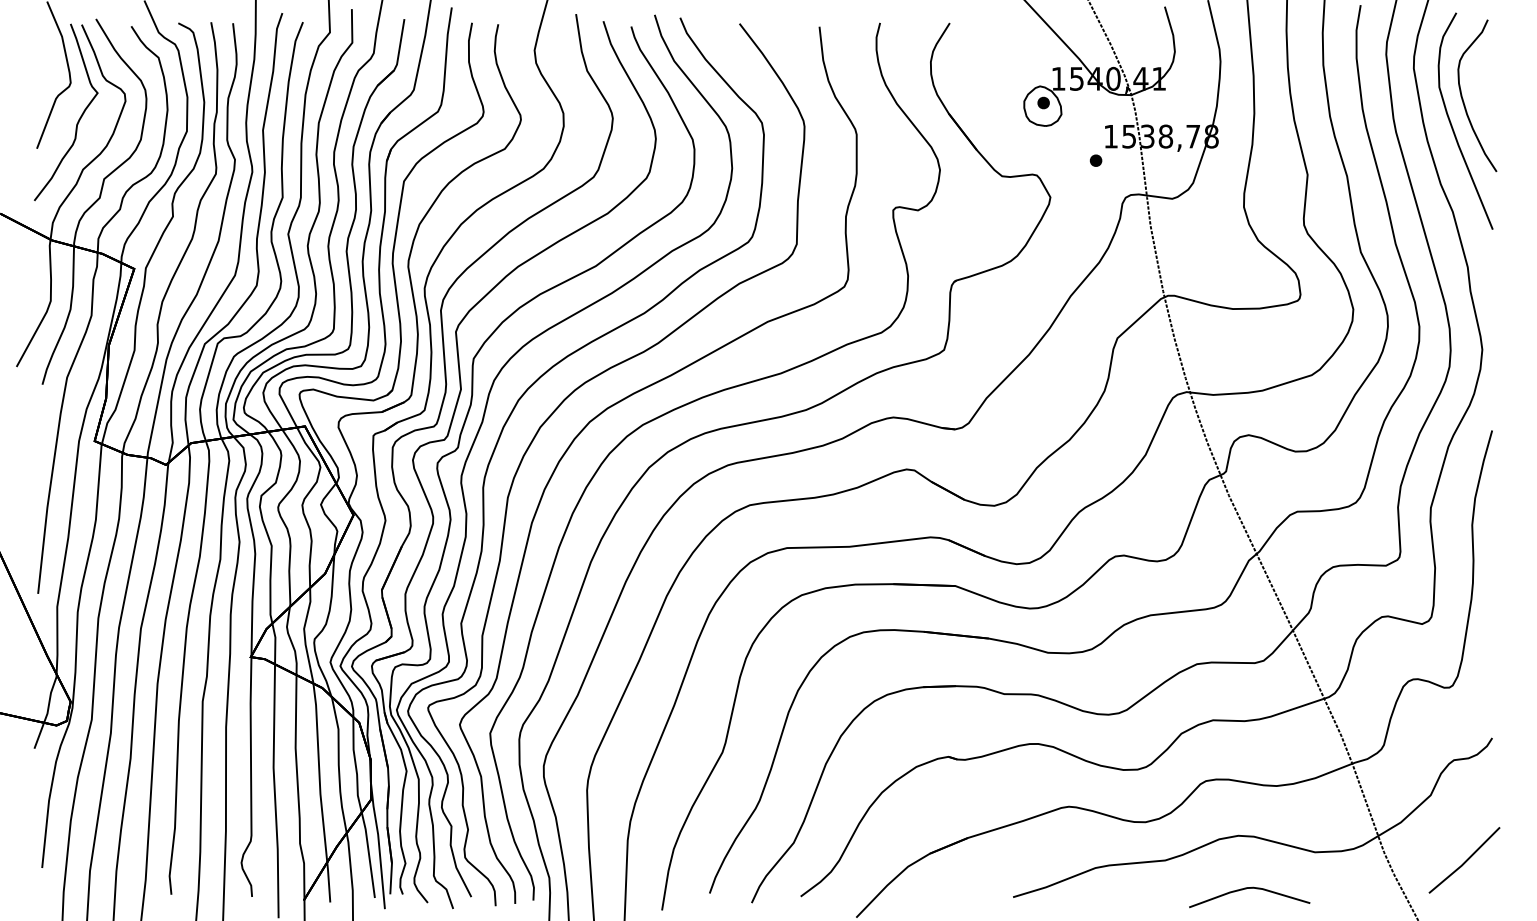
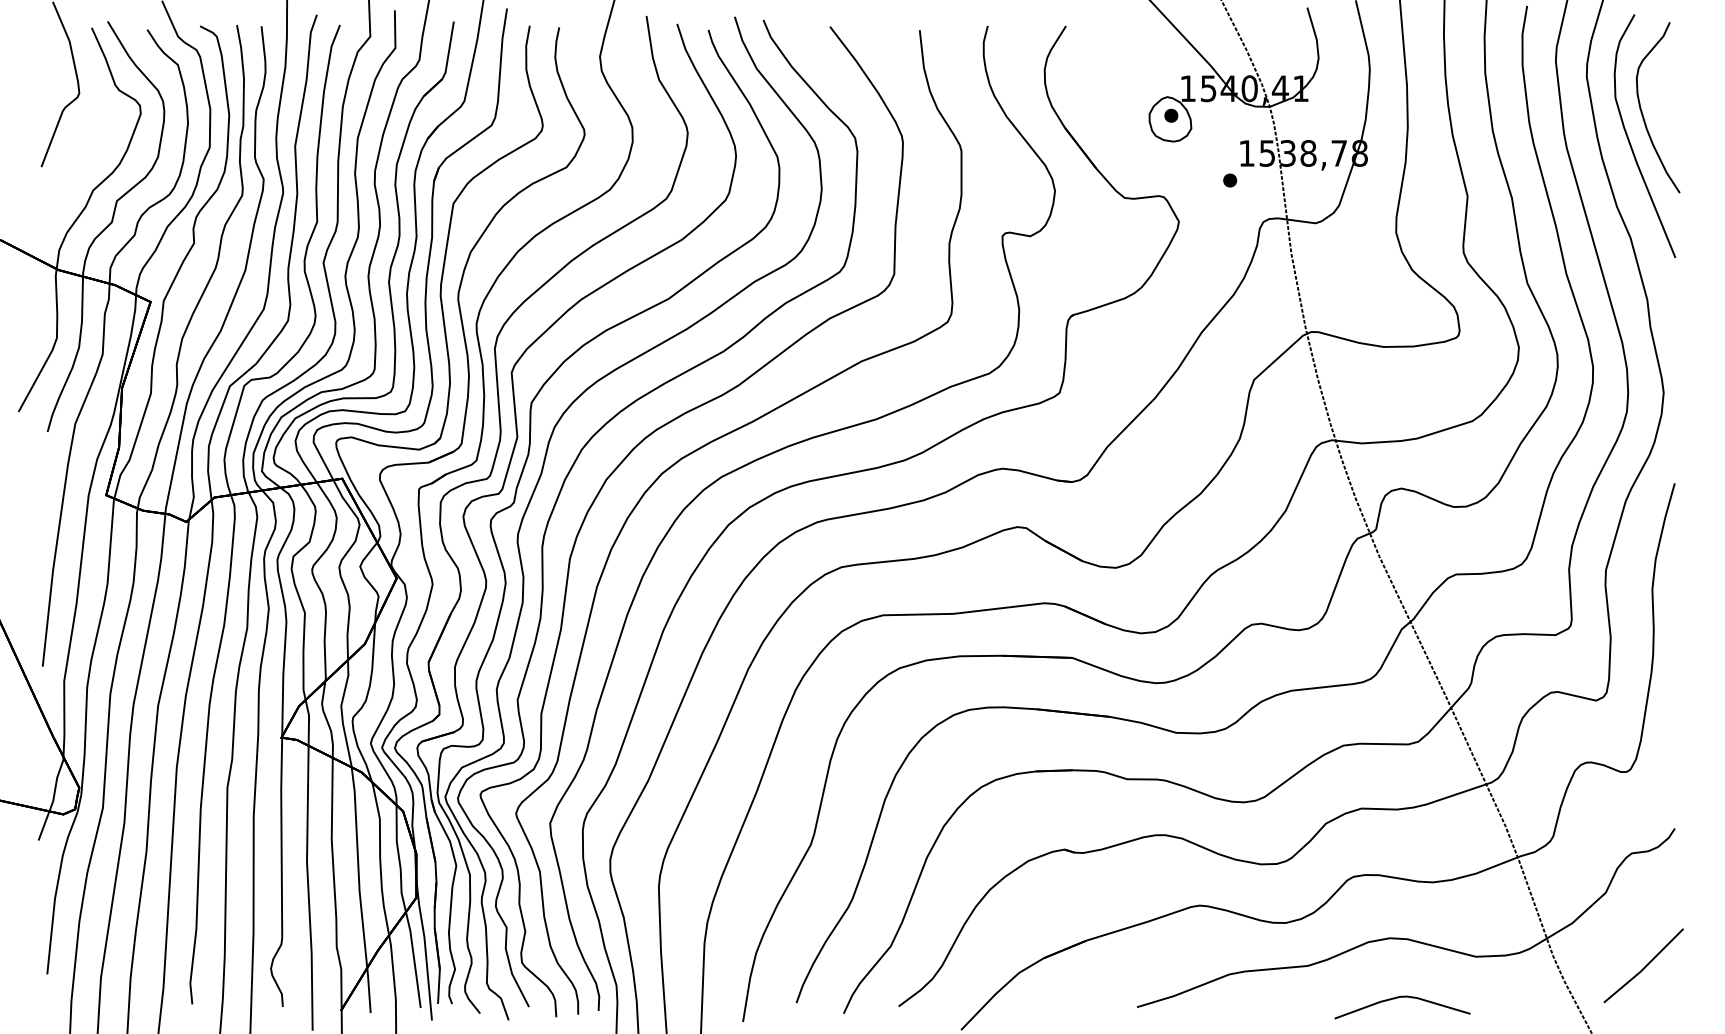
part: (78, 119) -> (88, 134), removed

